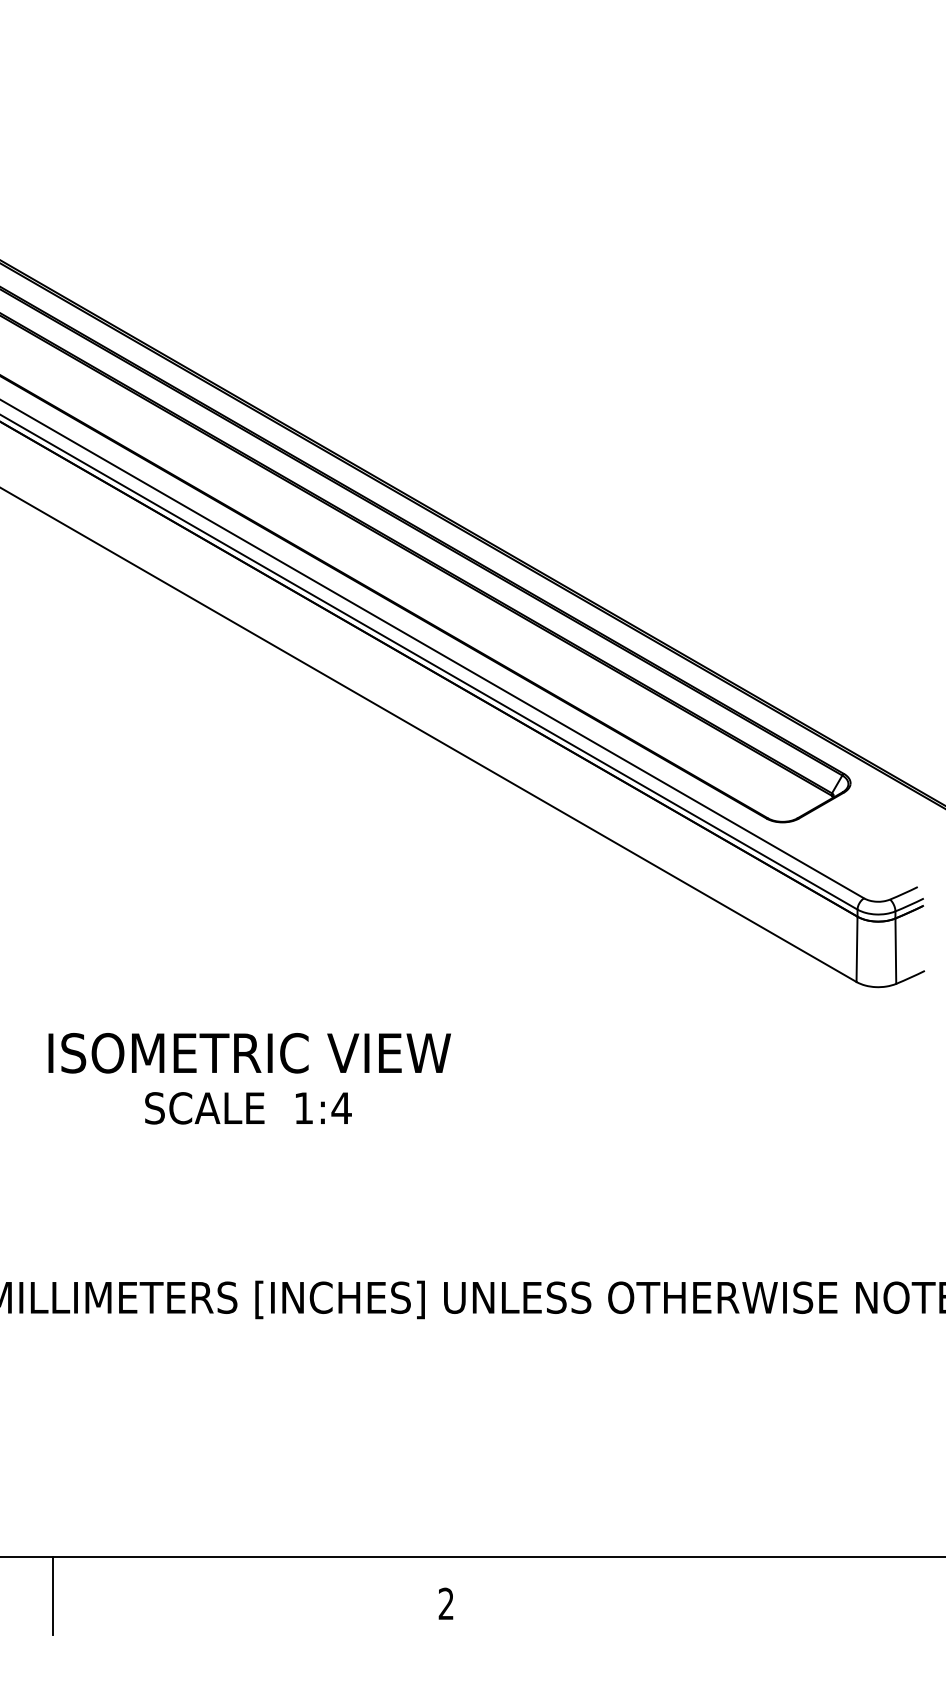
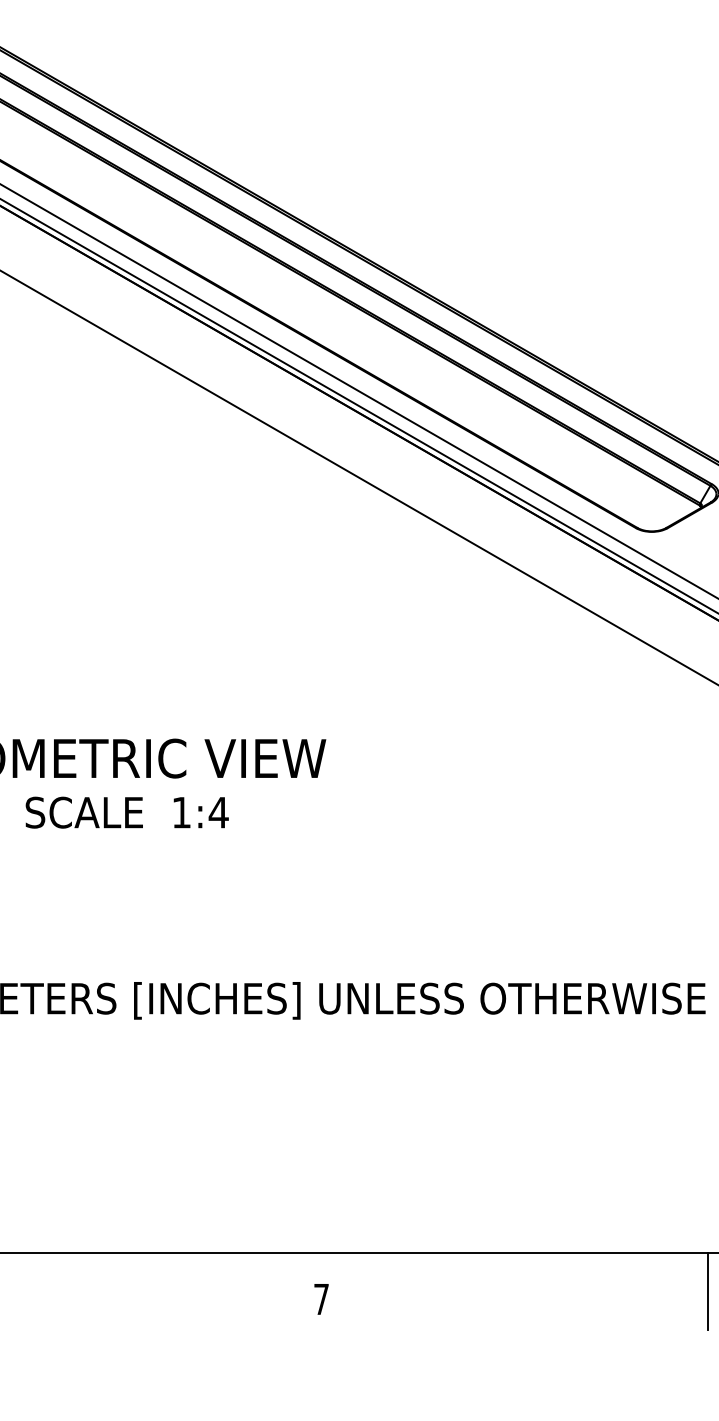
line: (839, 1595) -> (707, 1291), added
text: (445, 1603) -> (320, 1298), 2 -> 7

